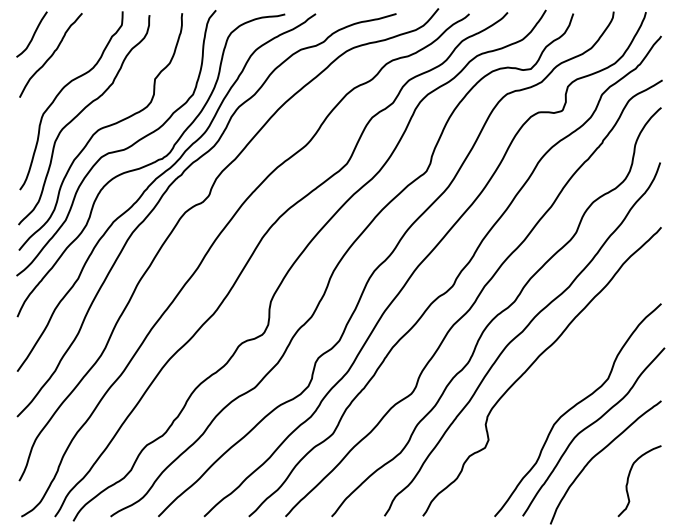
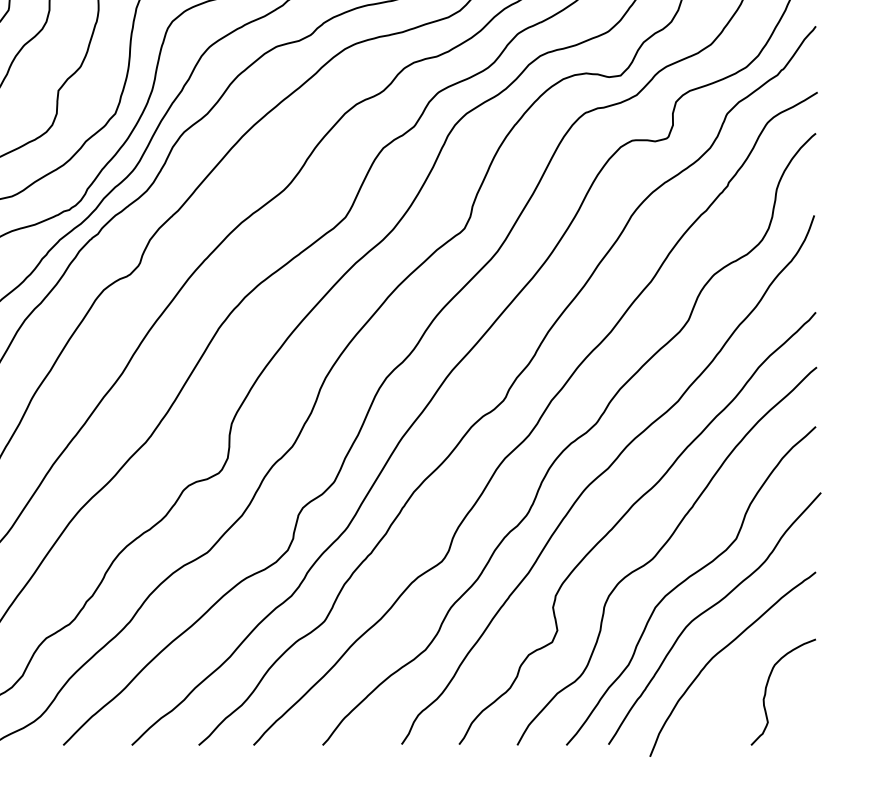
curve: (558, 386) -> (661, 550), added

